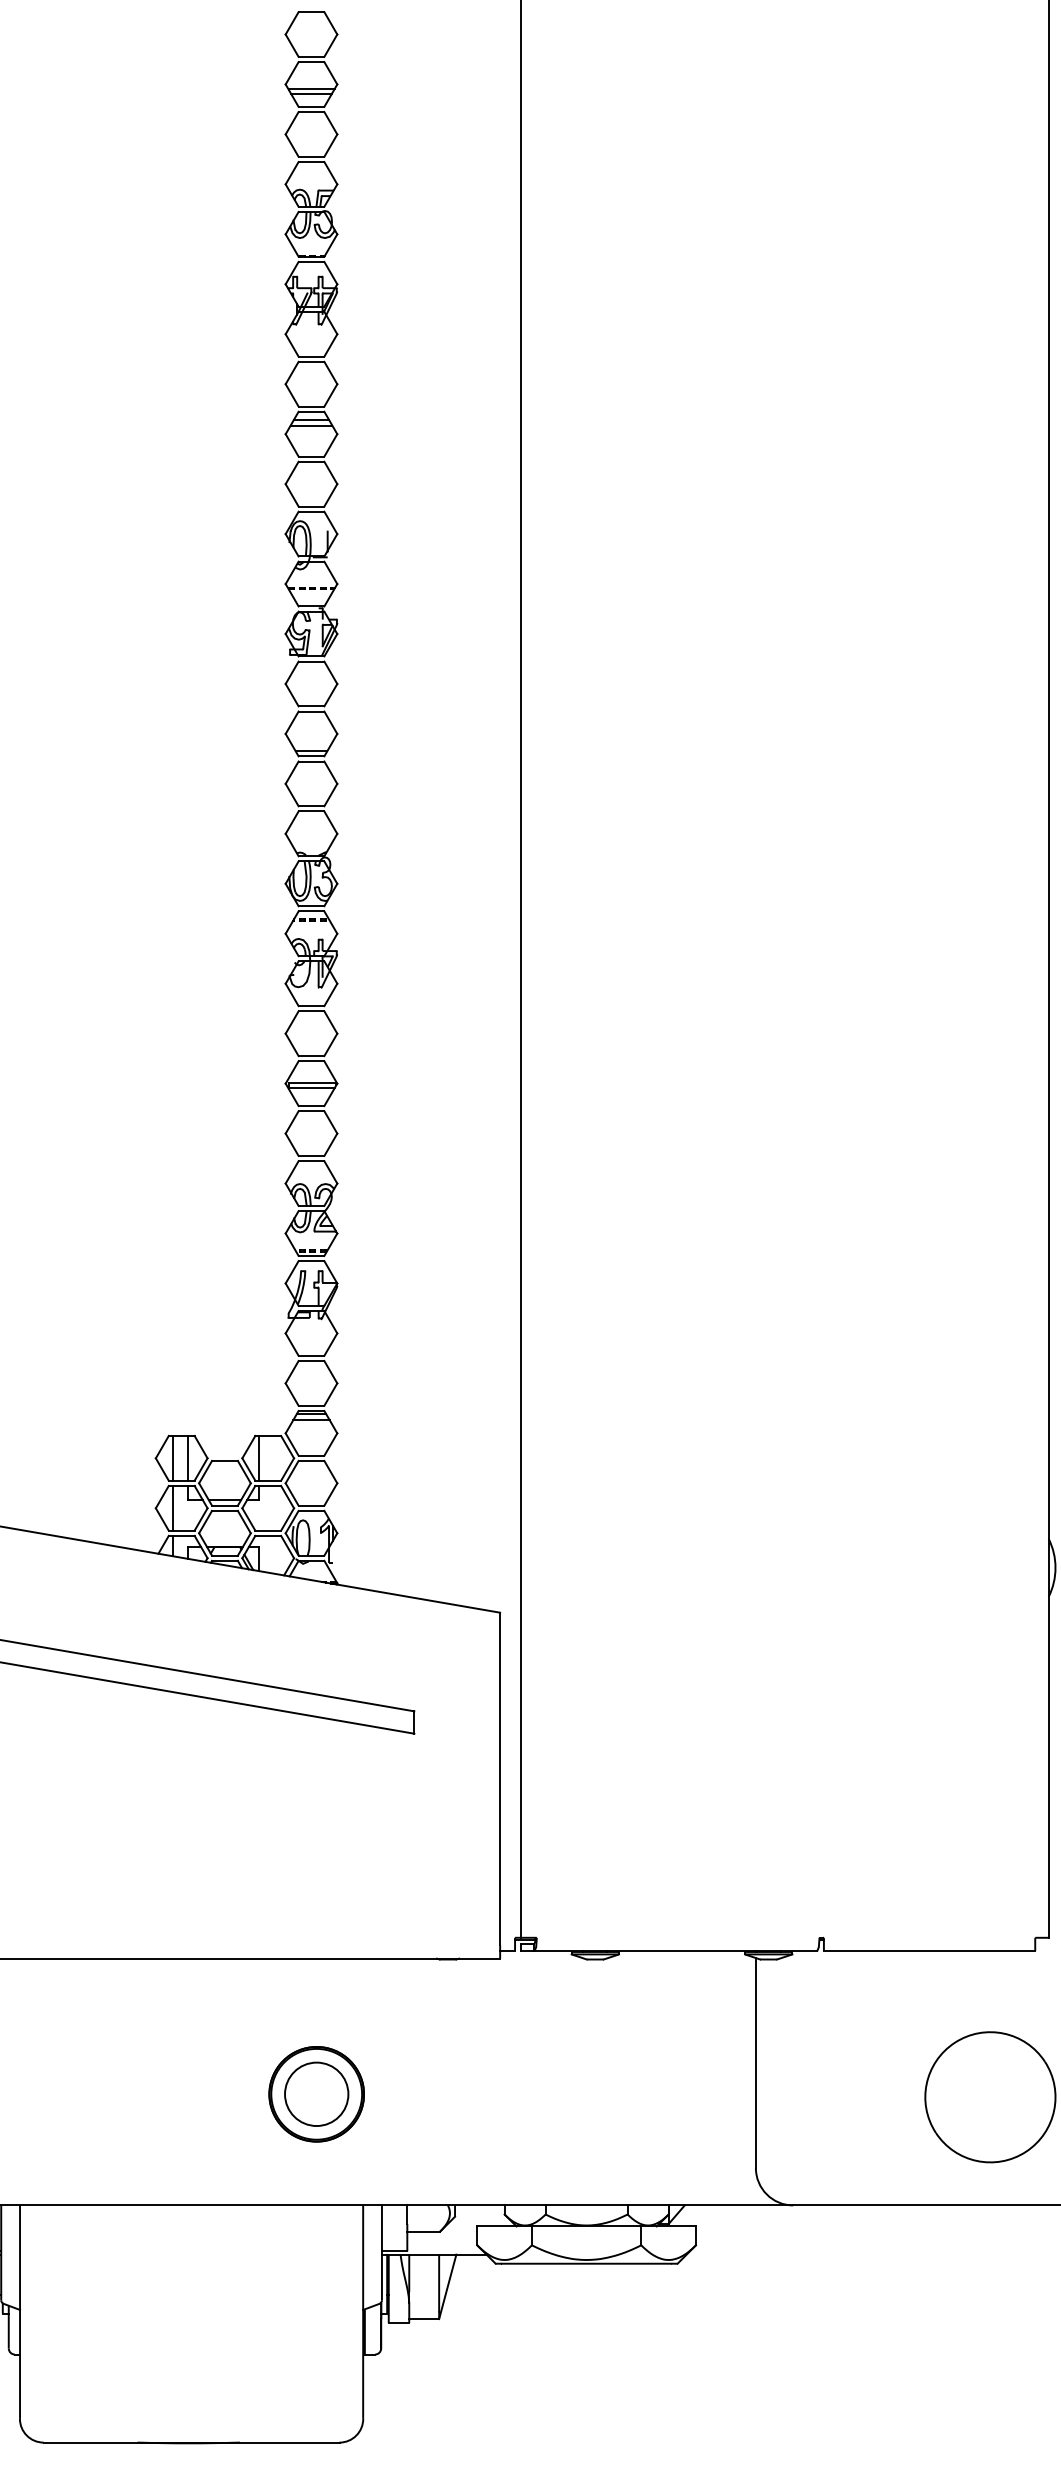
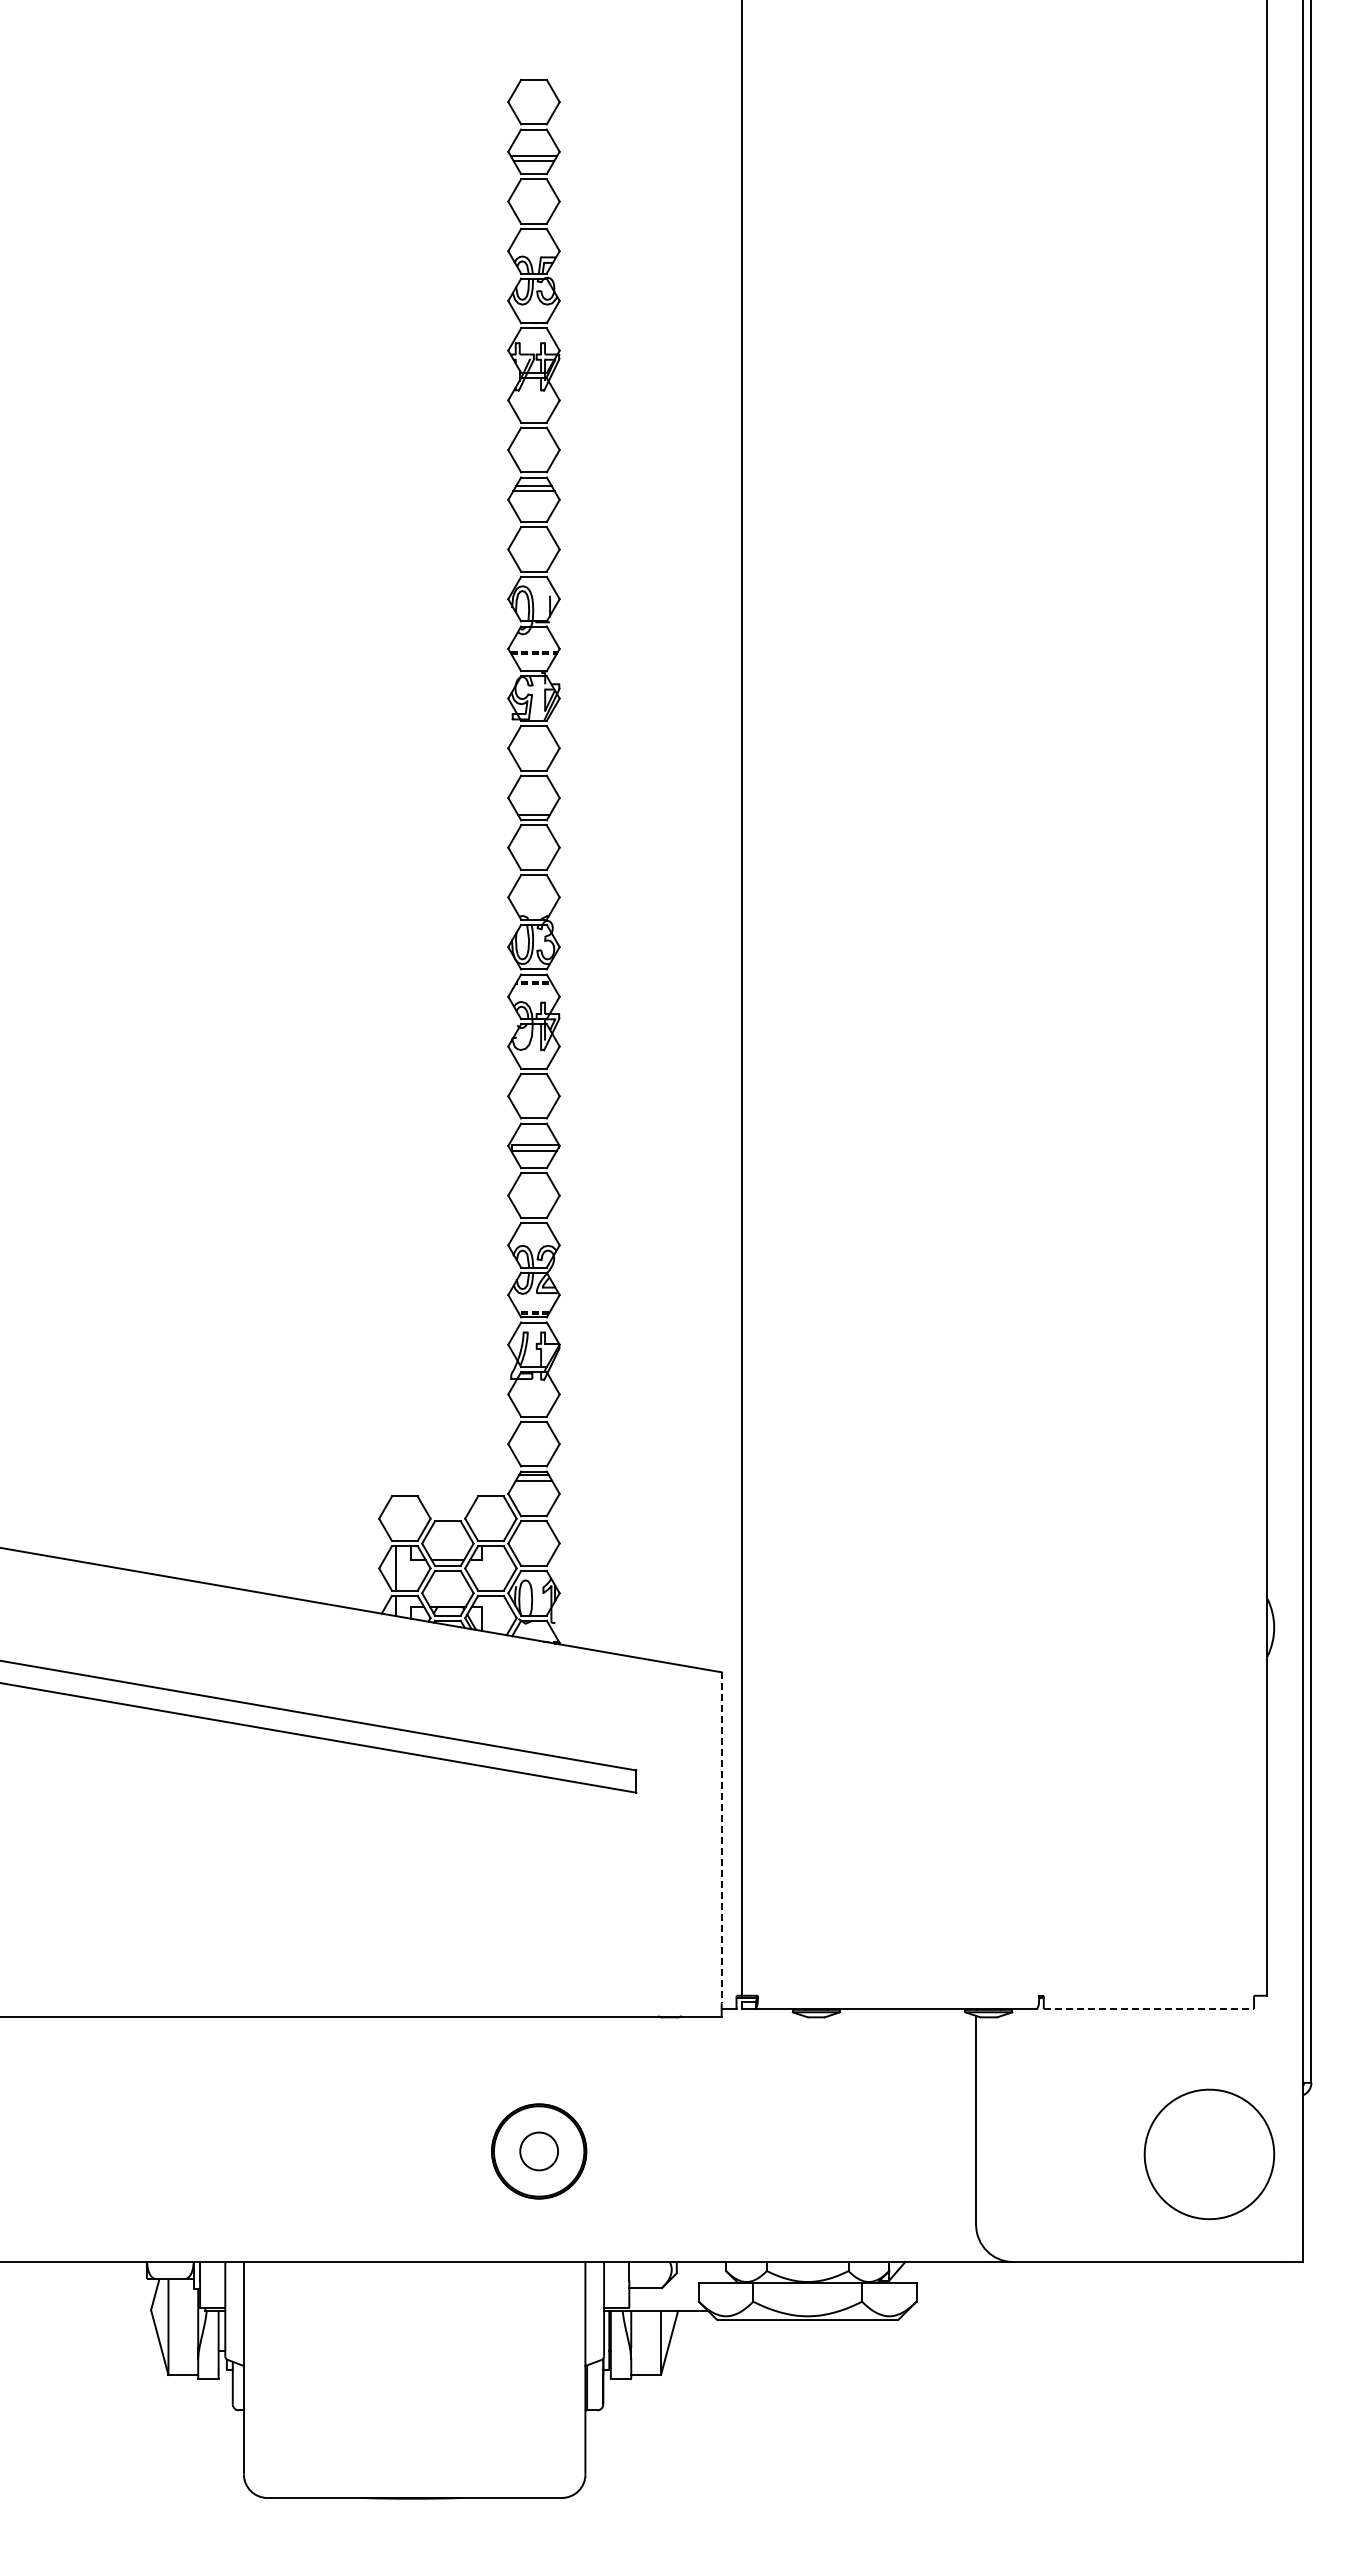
line: (173, 1458) -> (396, 1518), removed
line: (187, 1458) -> (410, 1518), removed
line: (258, 1458) -> (481, 1518), removed
line: (499, 1779) -> (721, 1838), solid -> dashed
line: (930, 1951) -> (1149, 2009), solid -> dashed
circle: (316, 2094) -> (538, 2151), size x0.6

